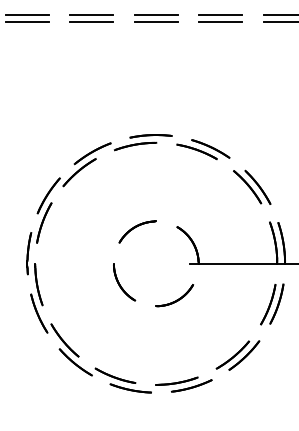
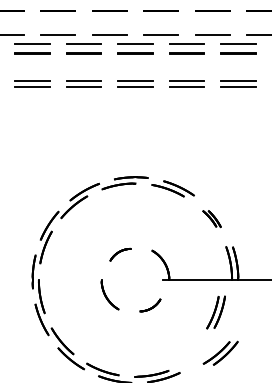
part: (251, 186) -> (211, 218), size x0.6
part: (137, 231) -> (120, 254), size x0.7
part: (173, 295) -> (149, 305), size x0.7
part: (271, 304) -> (215, 312), moved
part: (237, 354) -> (220, 352), moved

